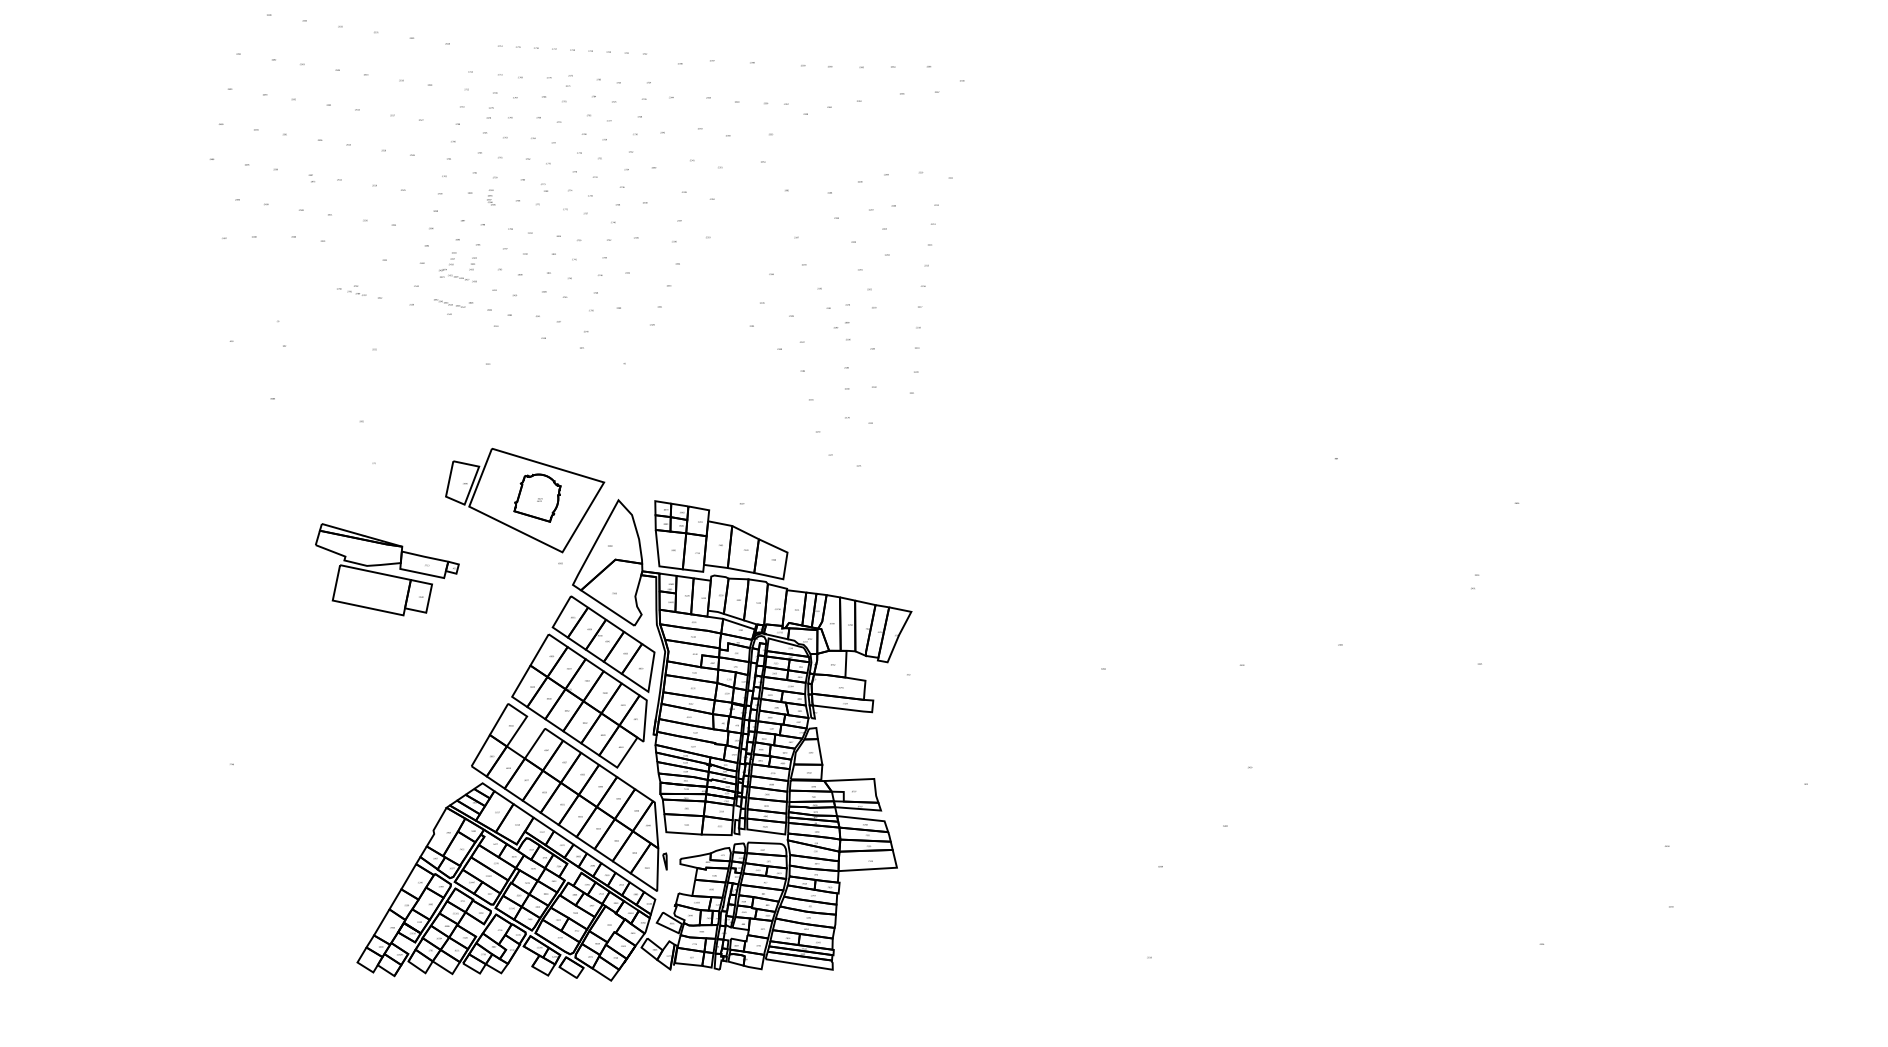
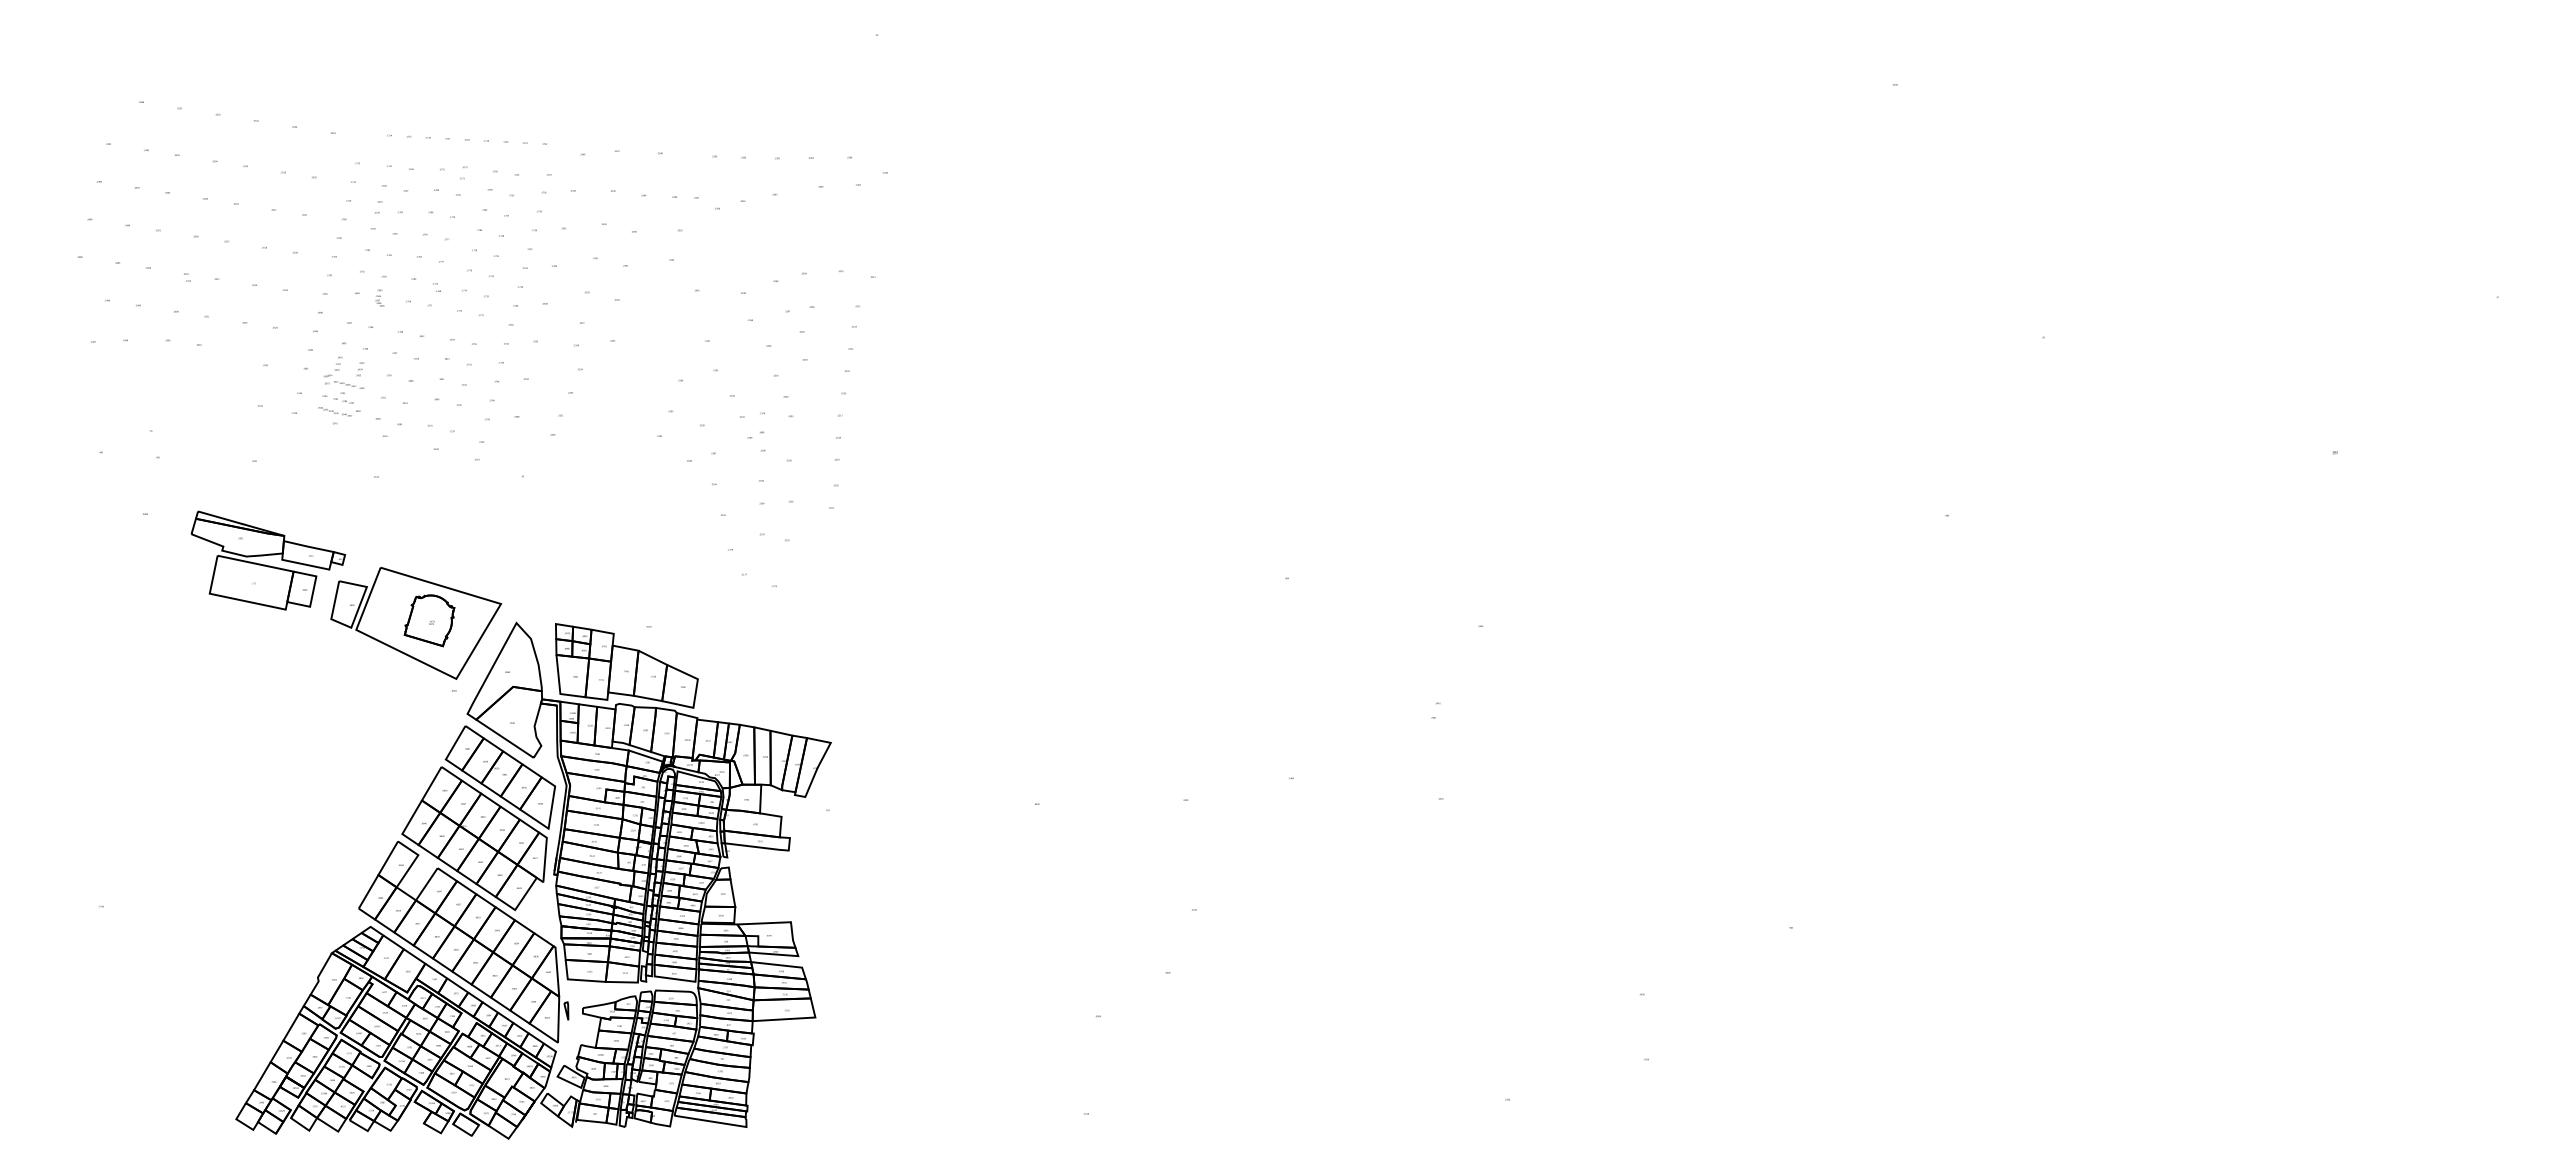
text: (351, 290) -> (337, 397), moved
part: (387, 569) -> (268, 560), moved

